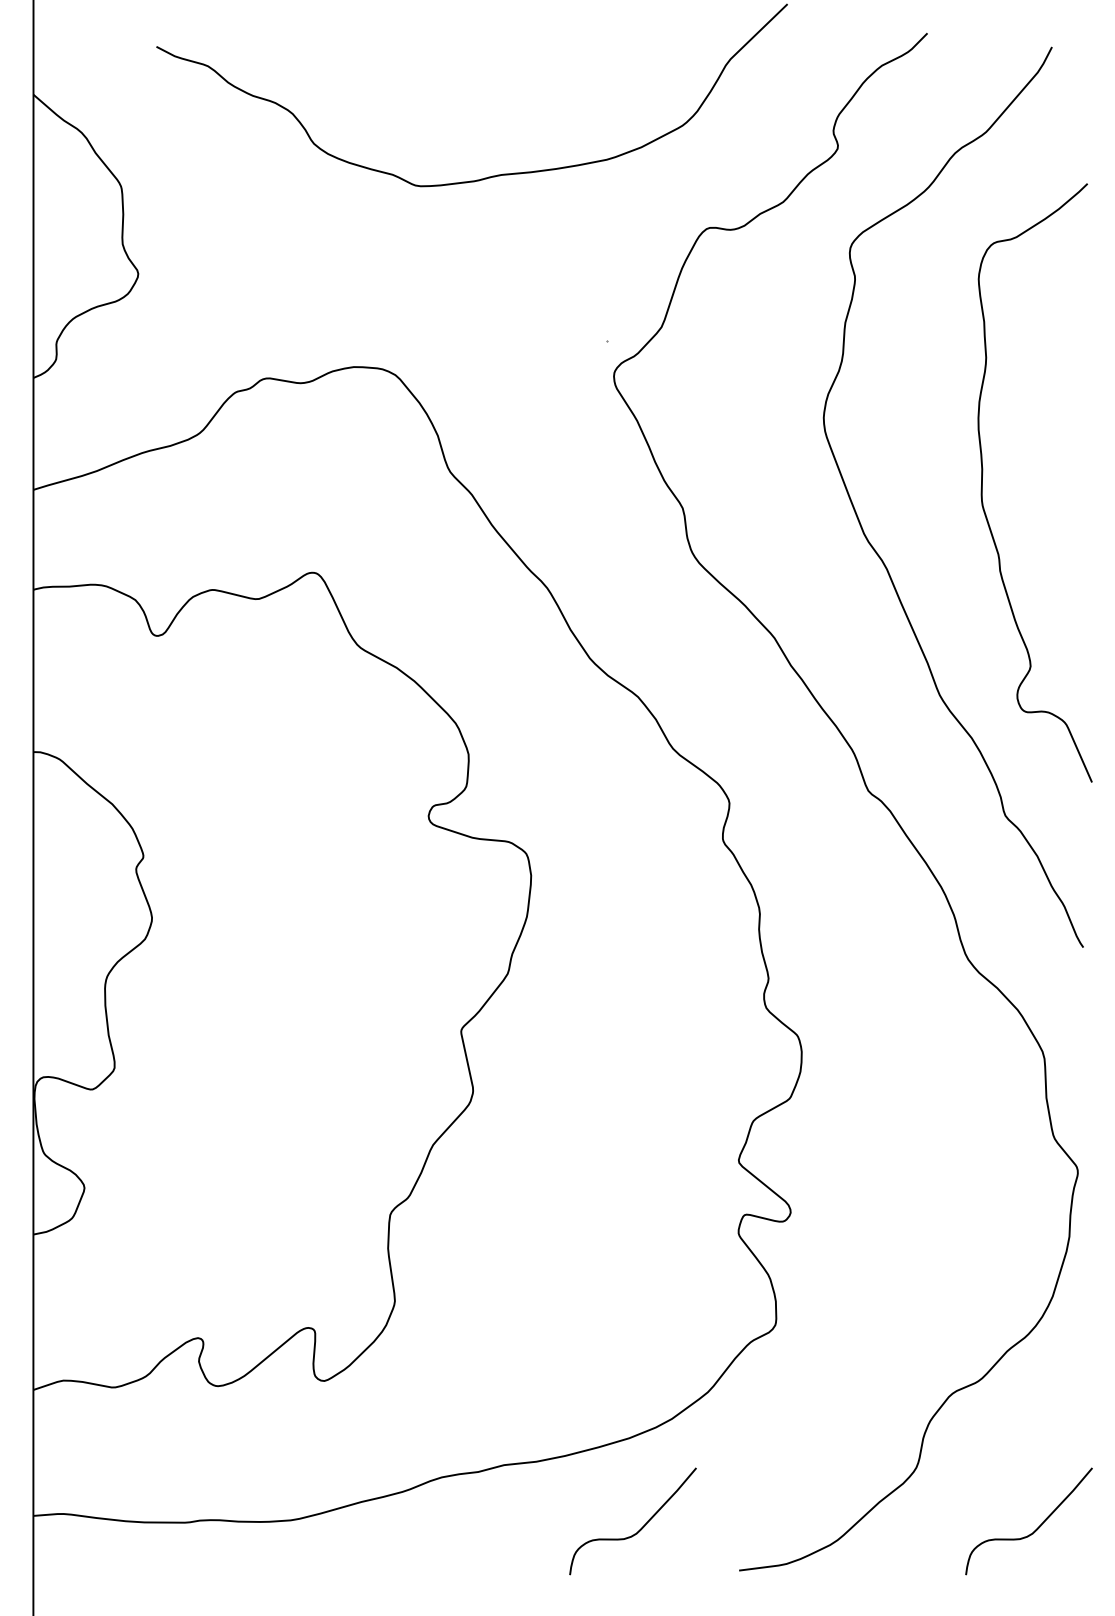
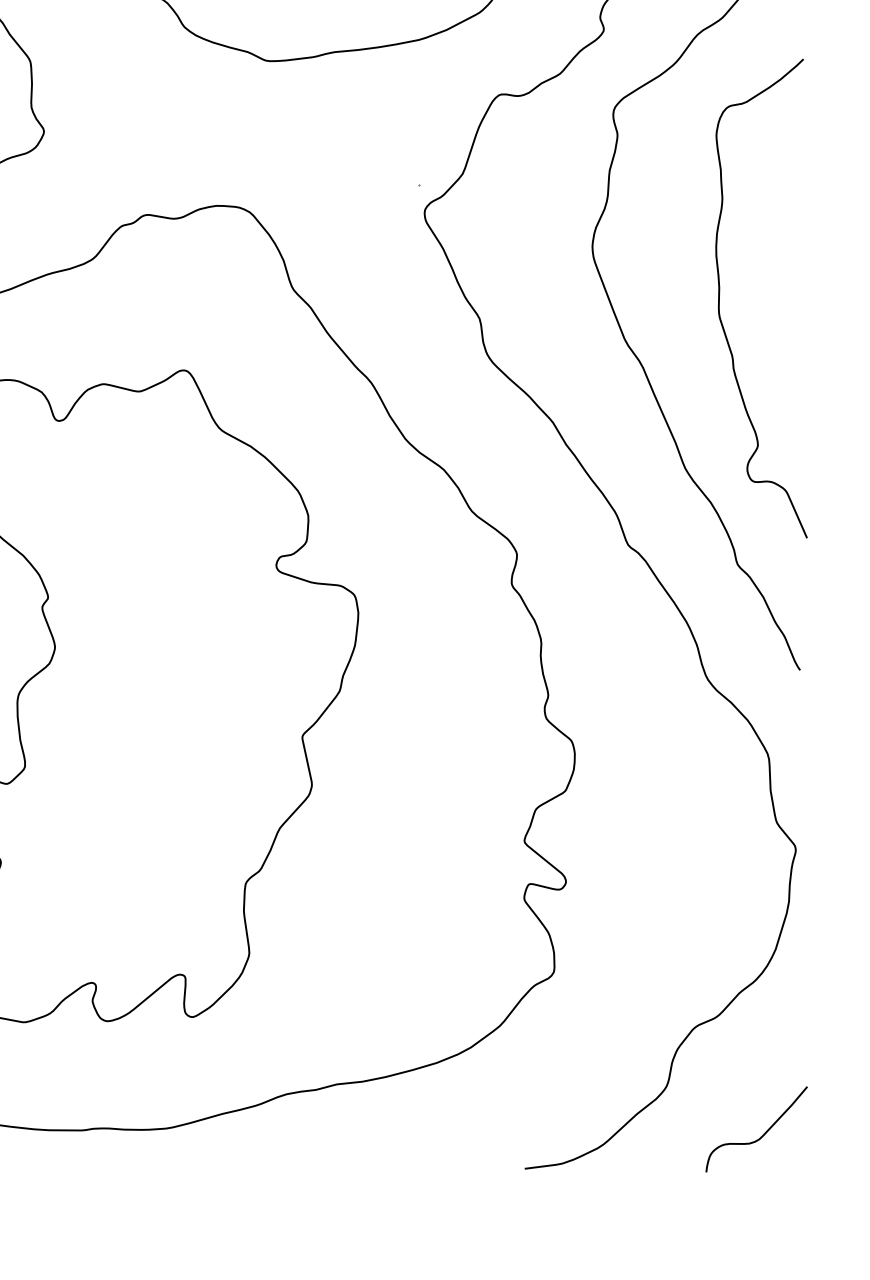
curve: (640, 1528) -> (445, 1135), removed

